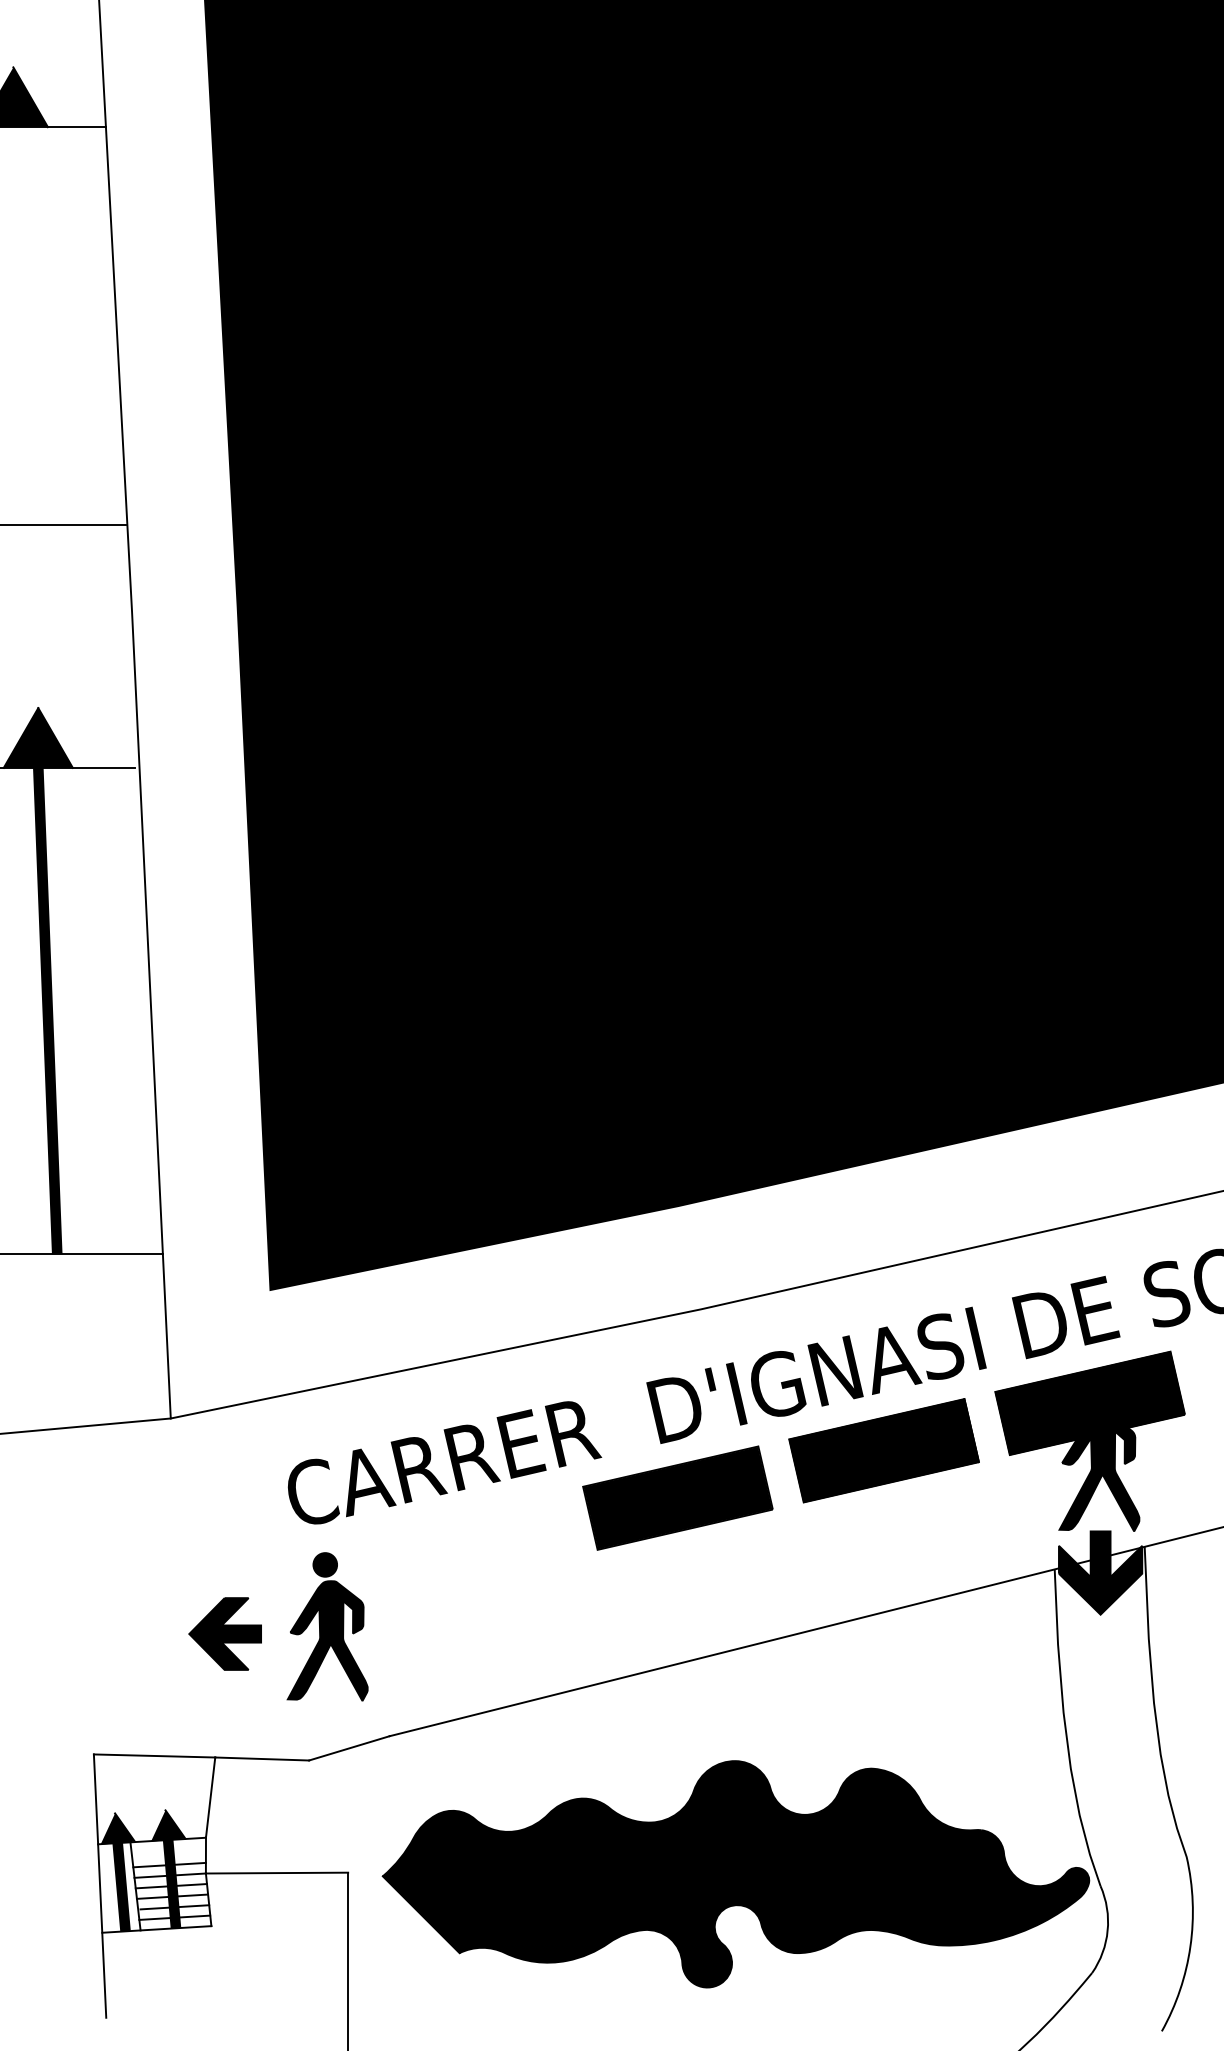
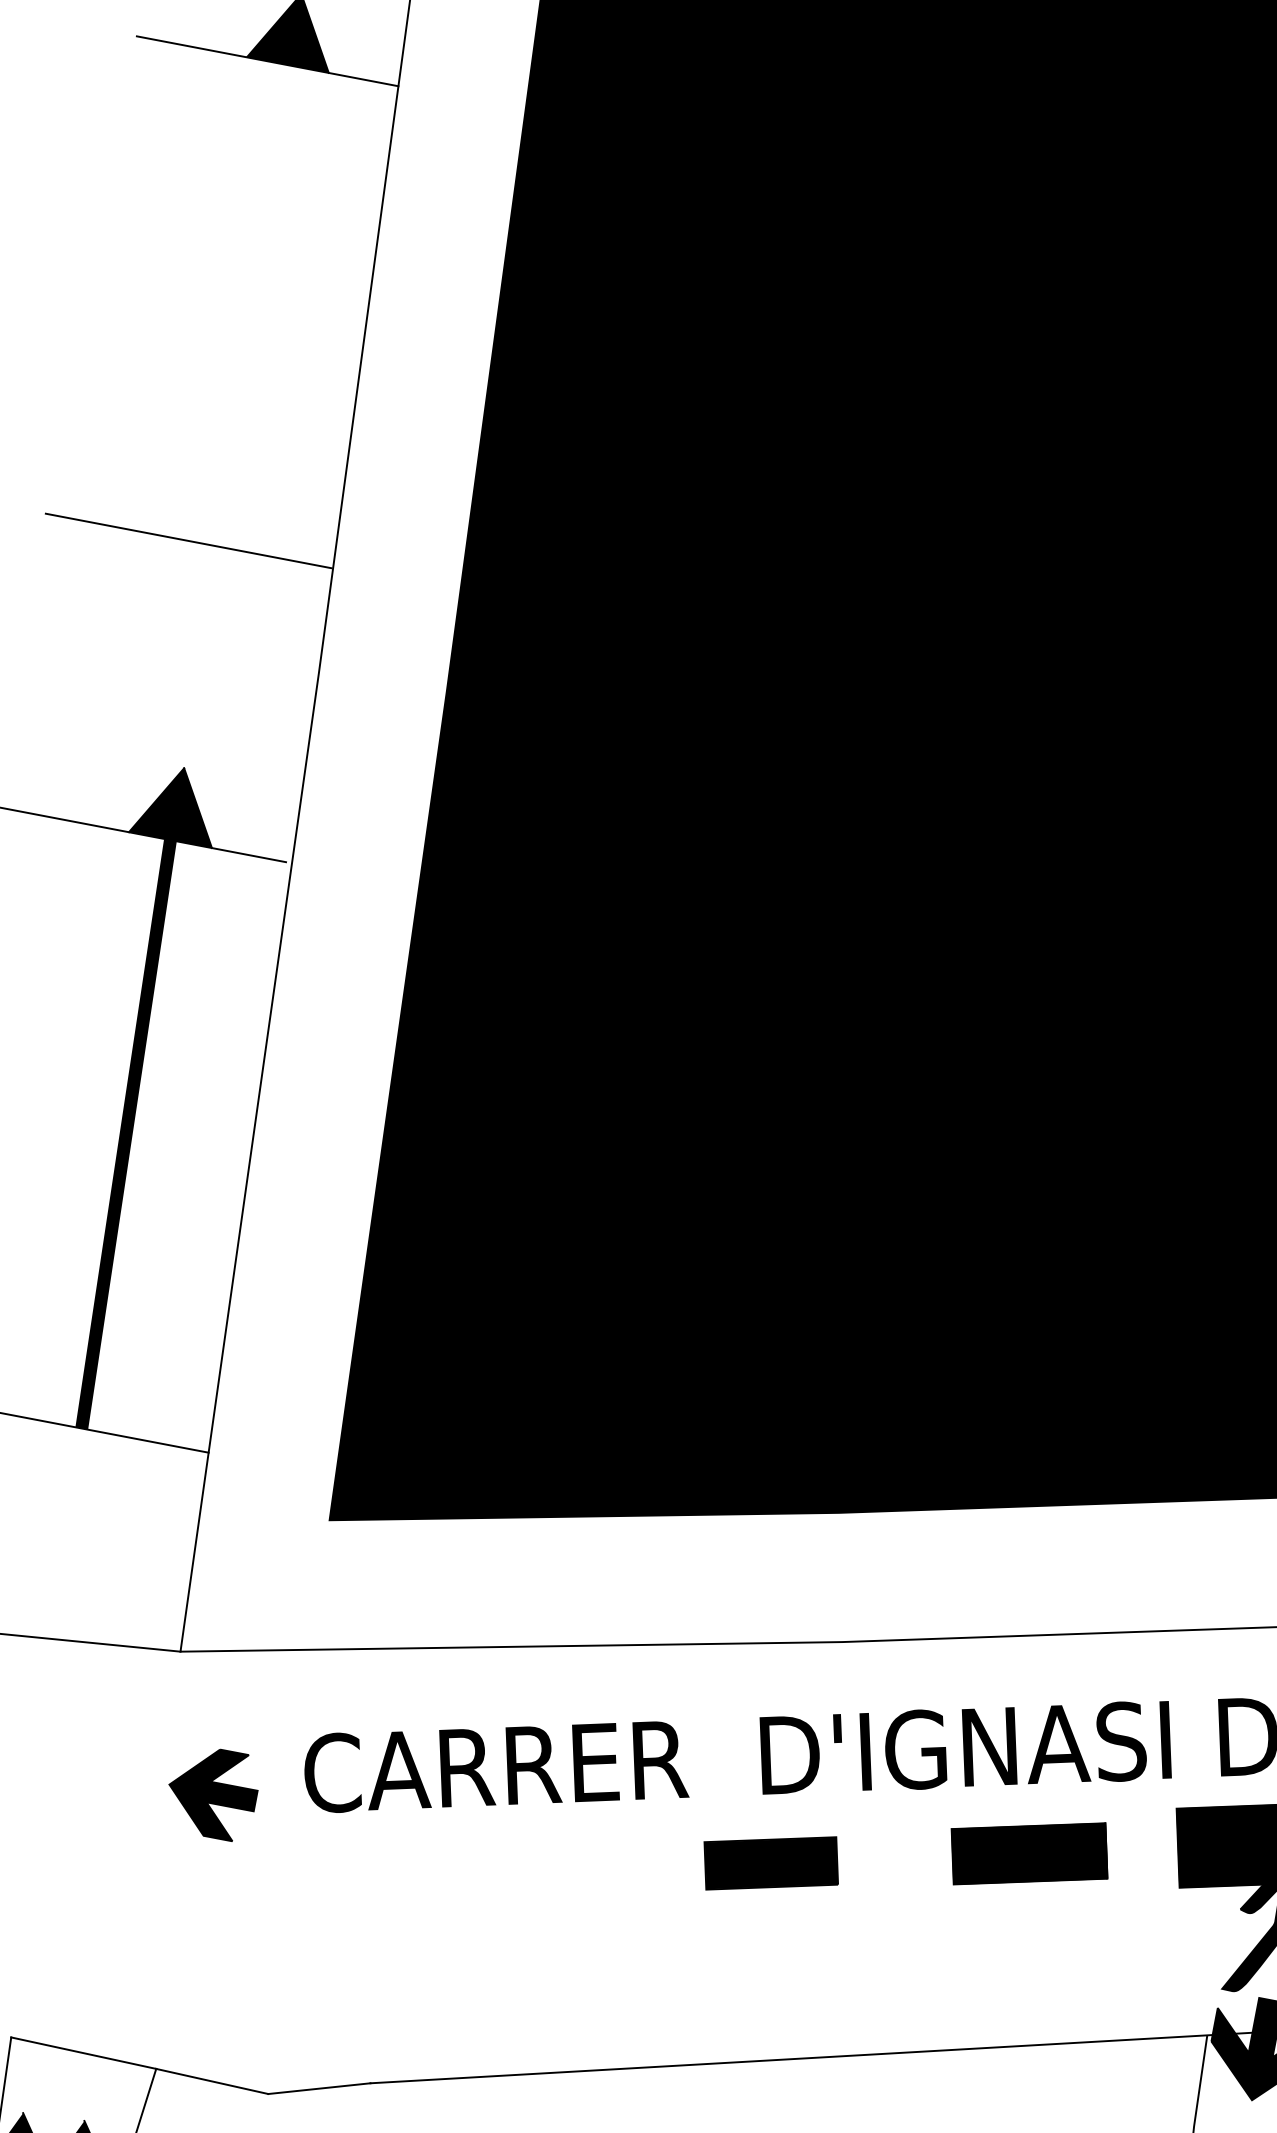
part: (883, 1450) -> (1028, 1853), size x0.7
part: (677, 1497) -> (770, 1862), size x0.6
part: (327, 1626) -> (321, 1937), removed
part: (224, 1633) -> (211, 1792), moved

